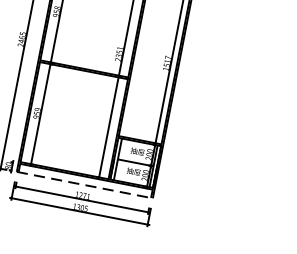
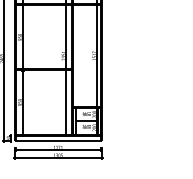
line: (85, 185) -> (58, 141), dashed -> solid

